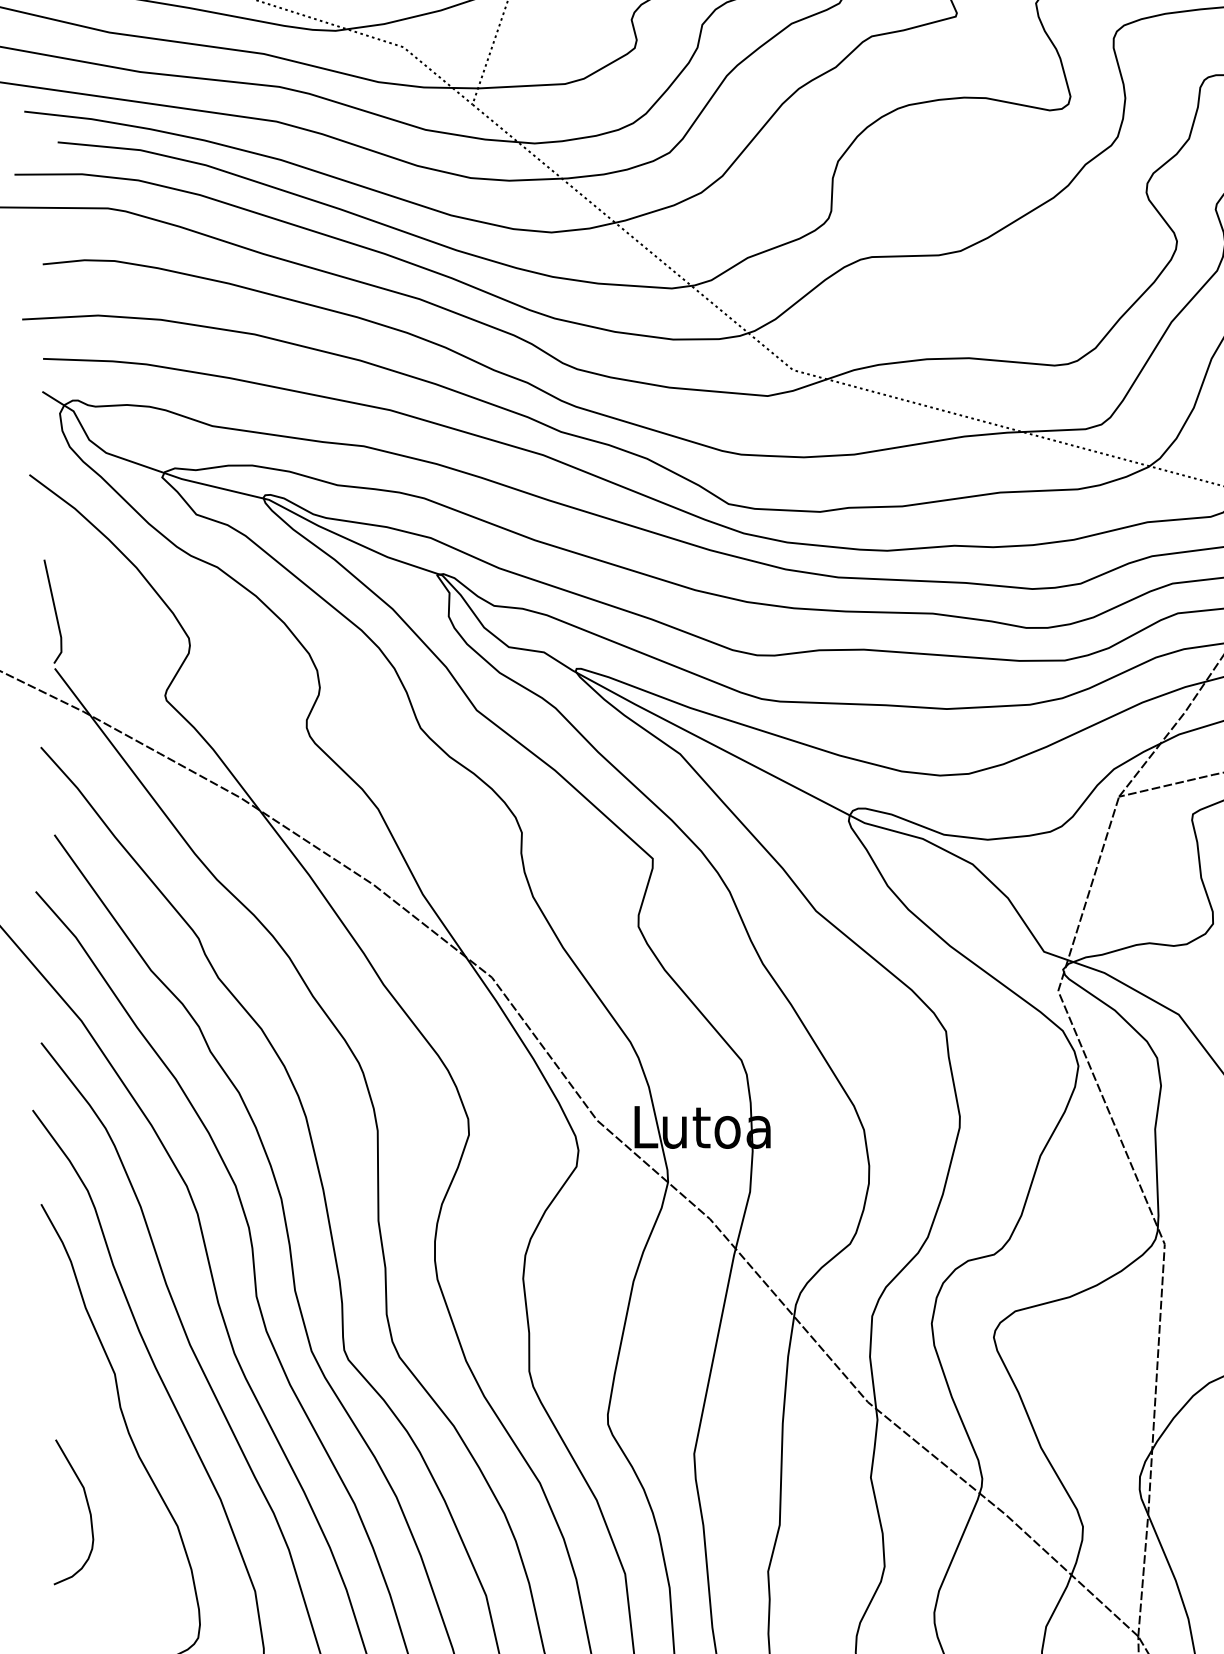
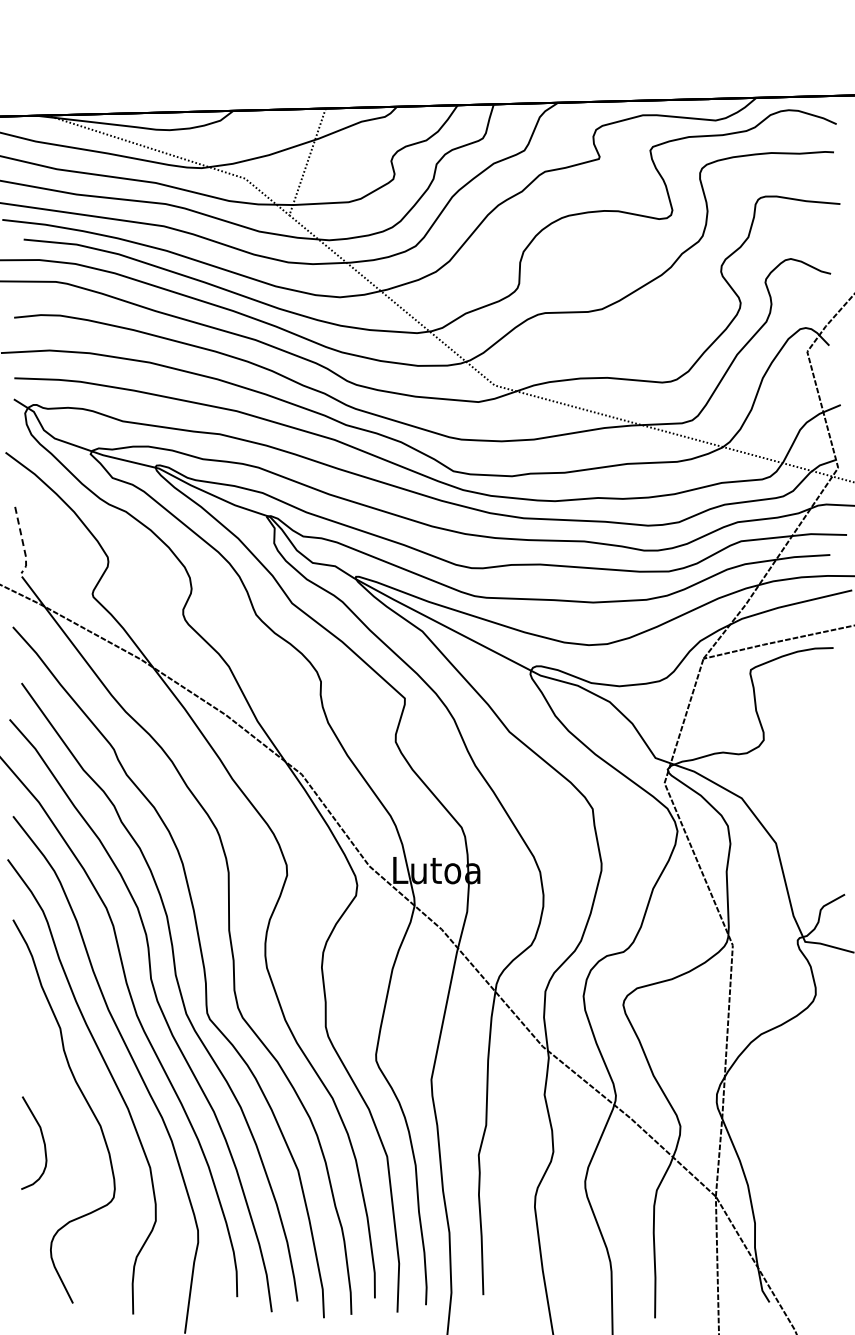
line: (55, 615) -> (22, 542), solid -> dashed
curve: (87, 1508) -> (42, 1140), moved

